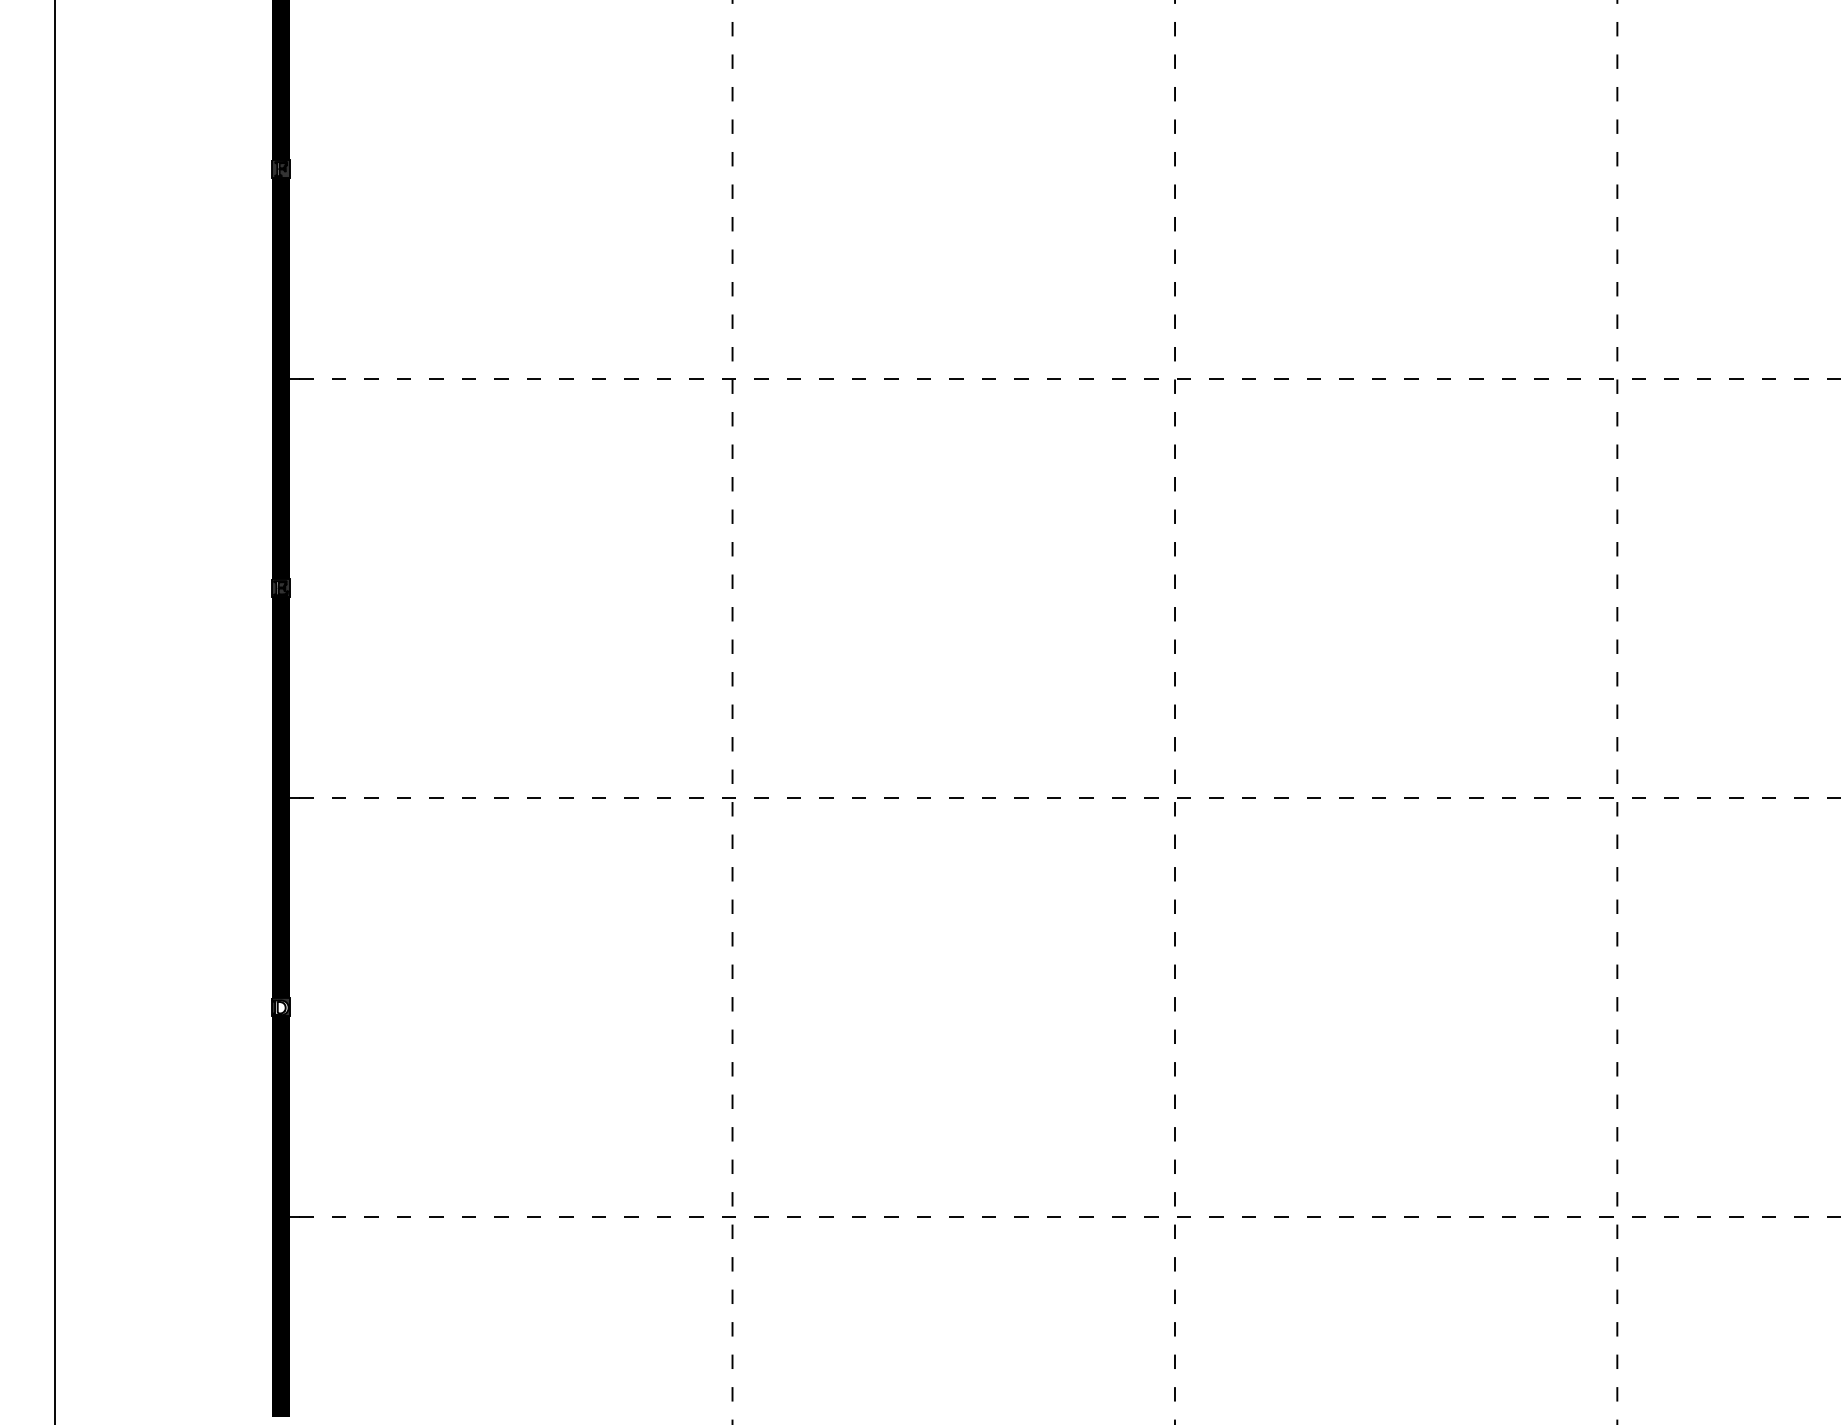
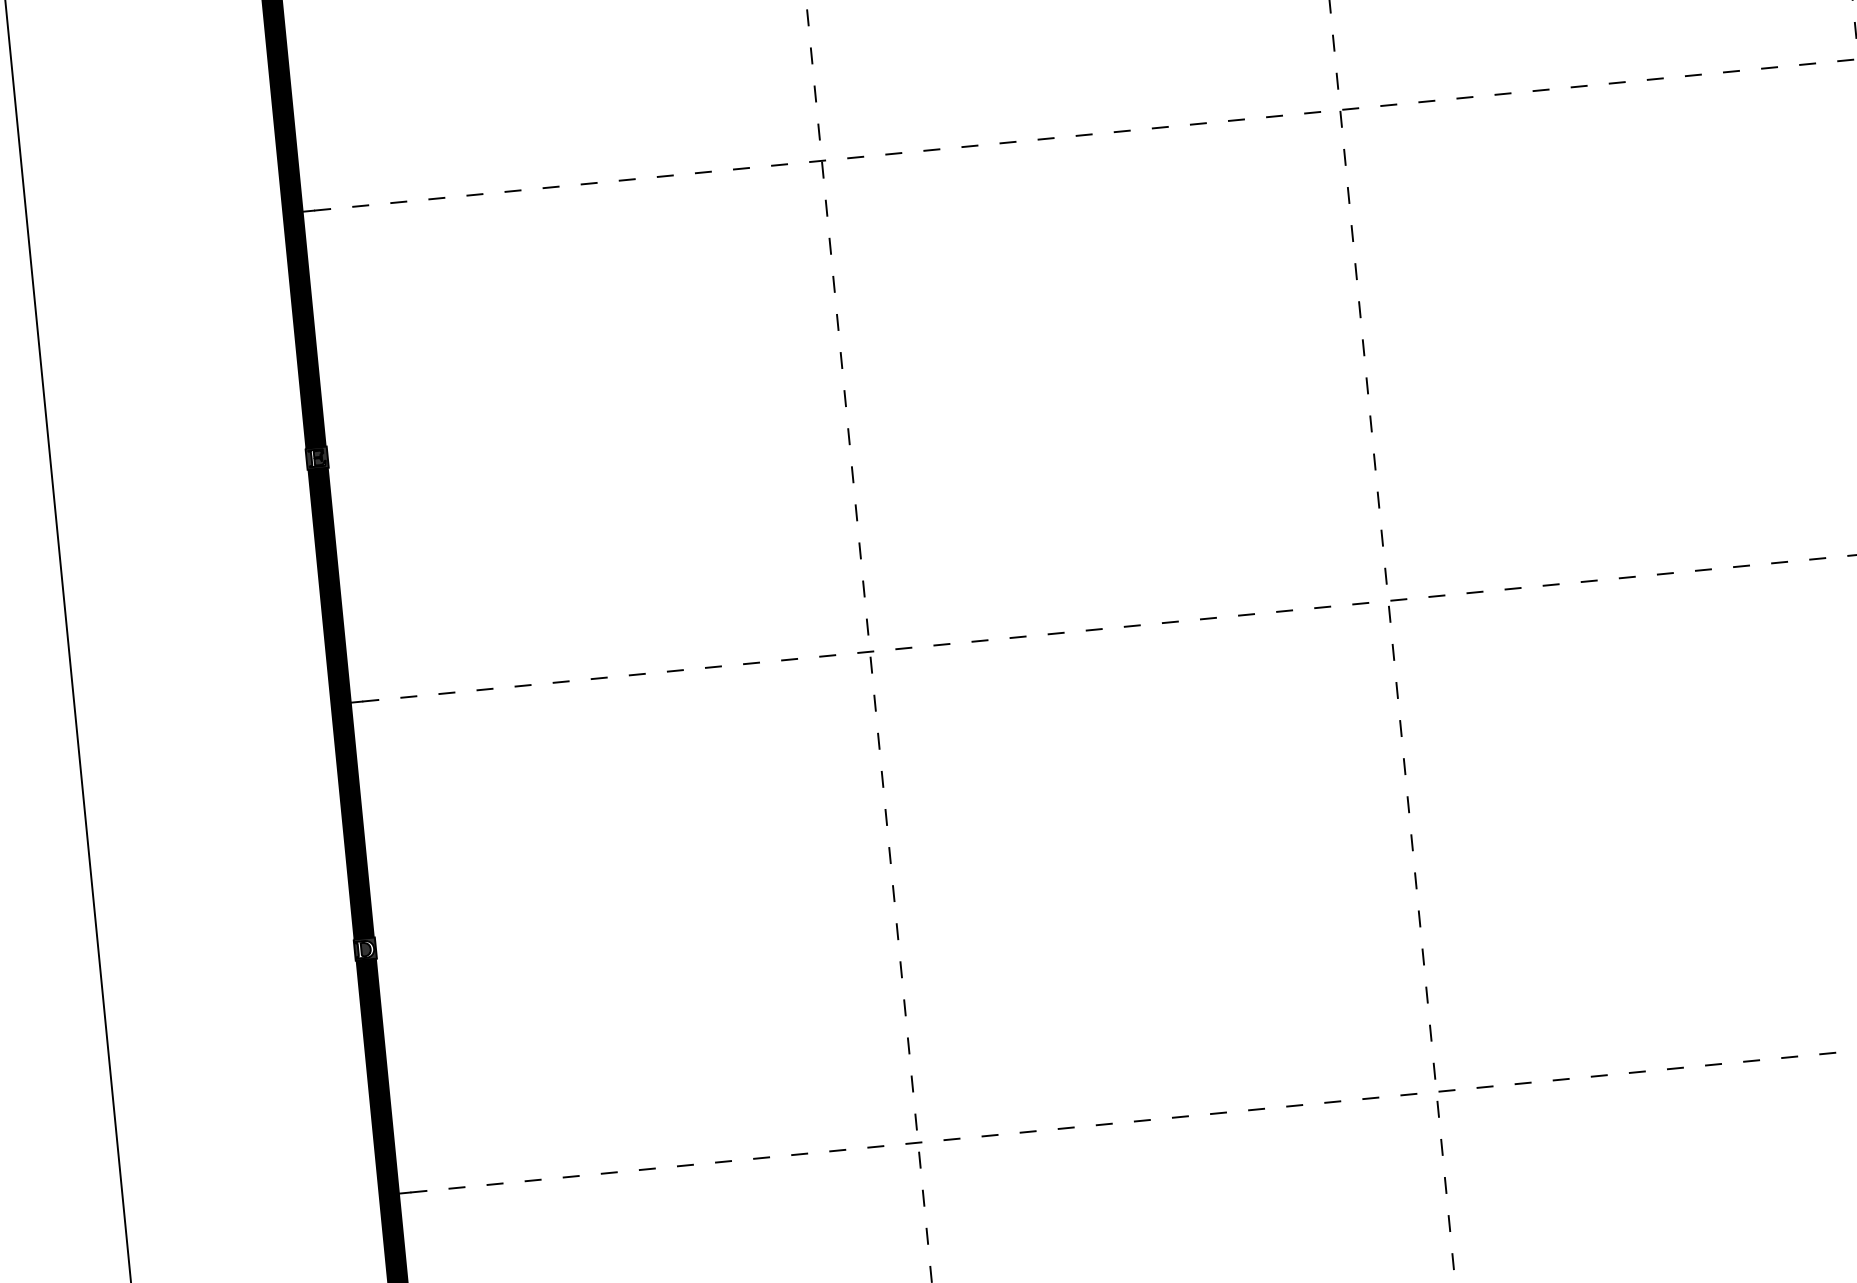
fill: (281, 1007) -> (365, 949), added

